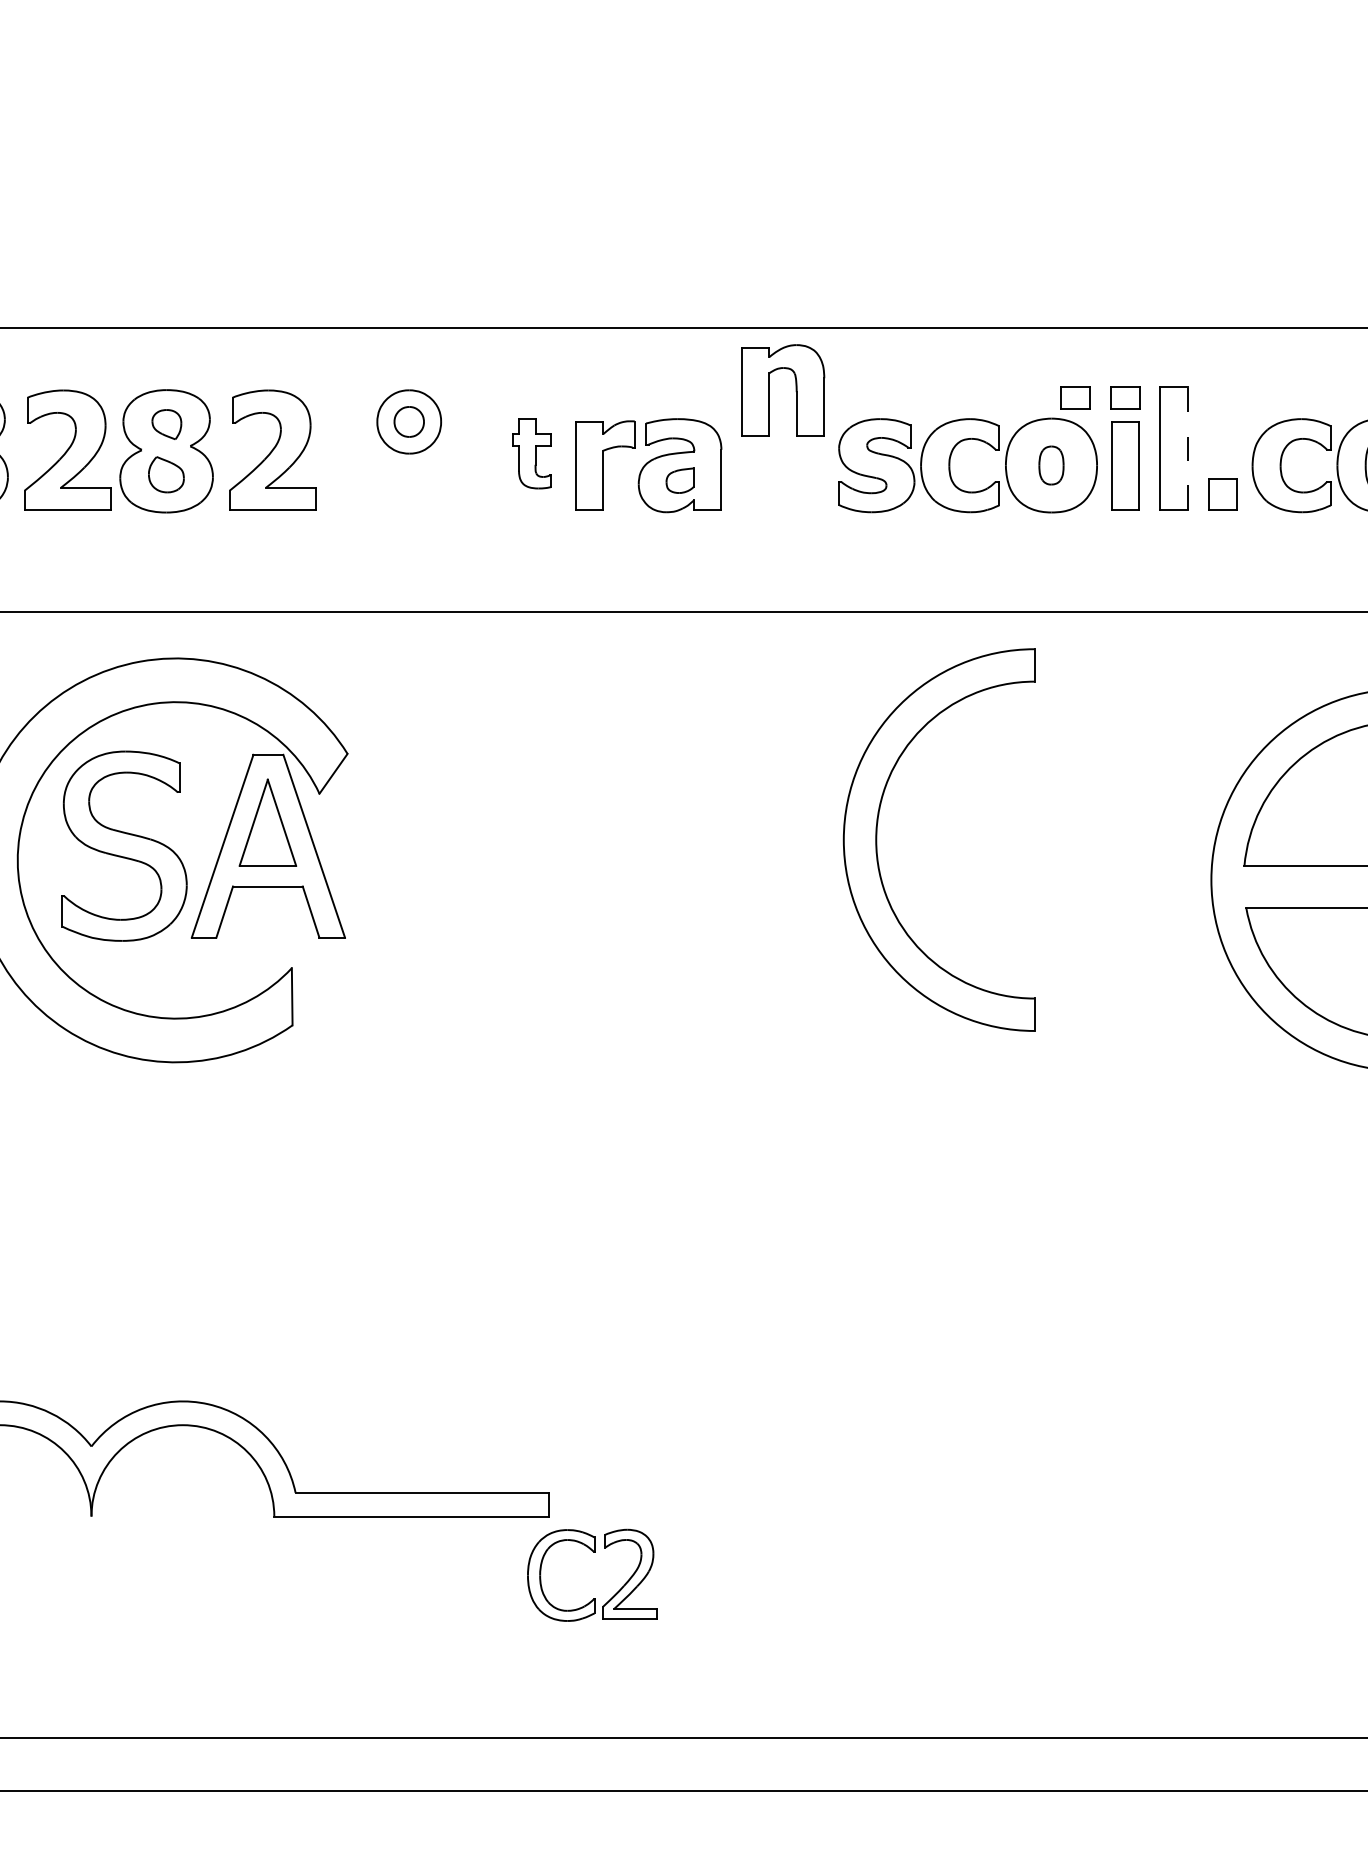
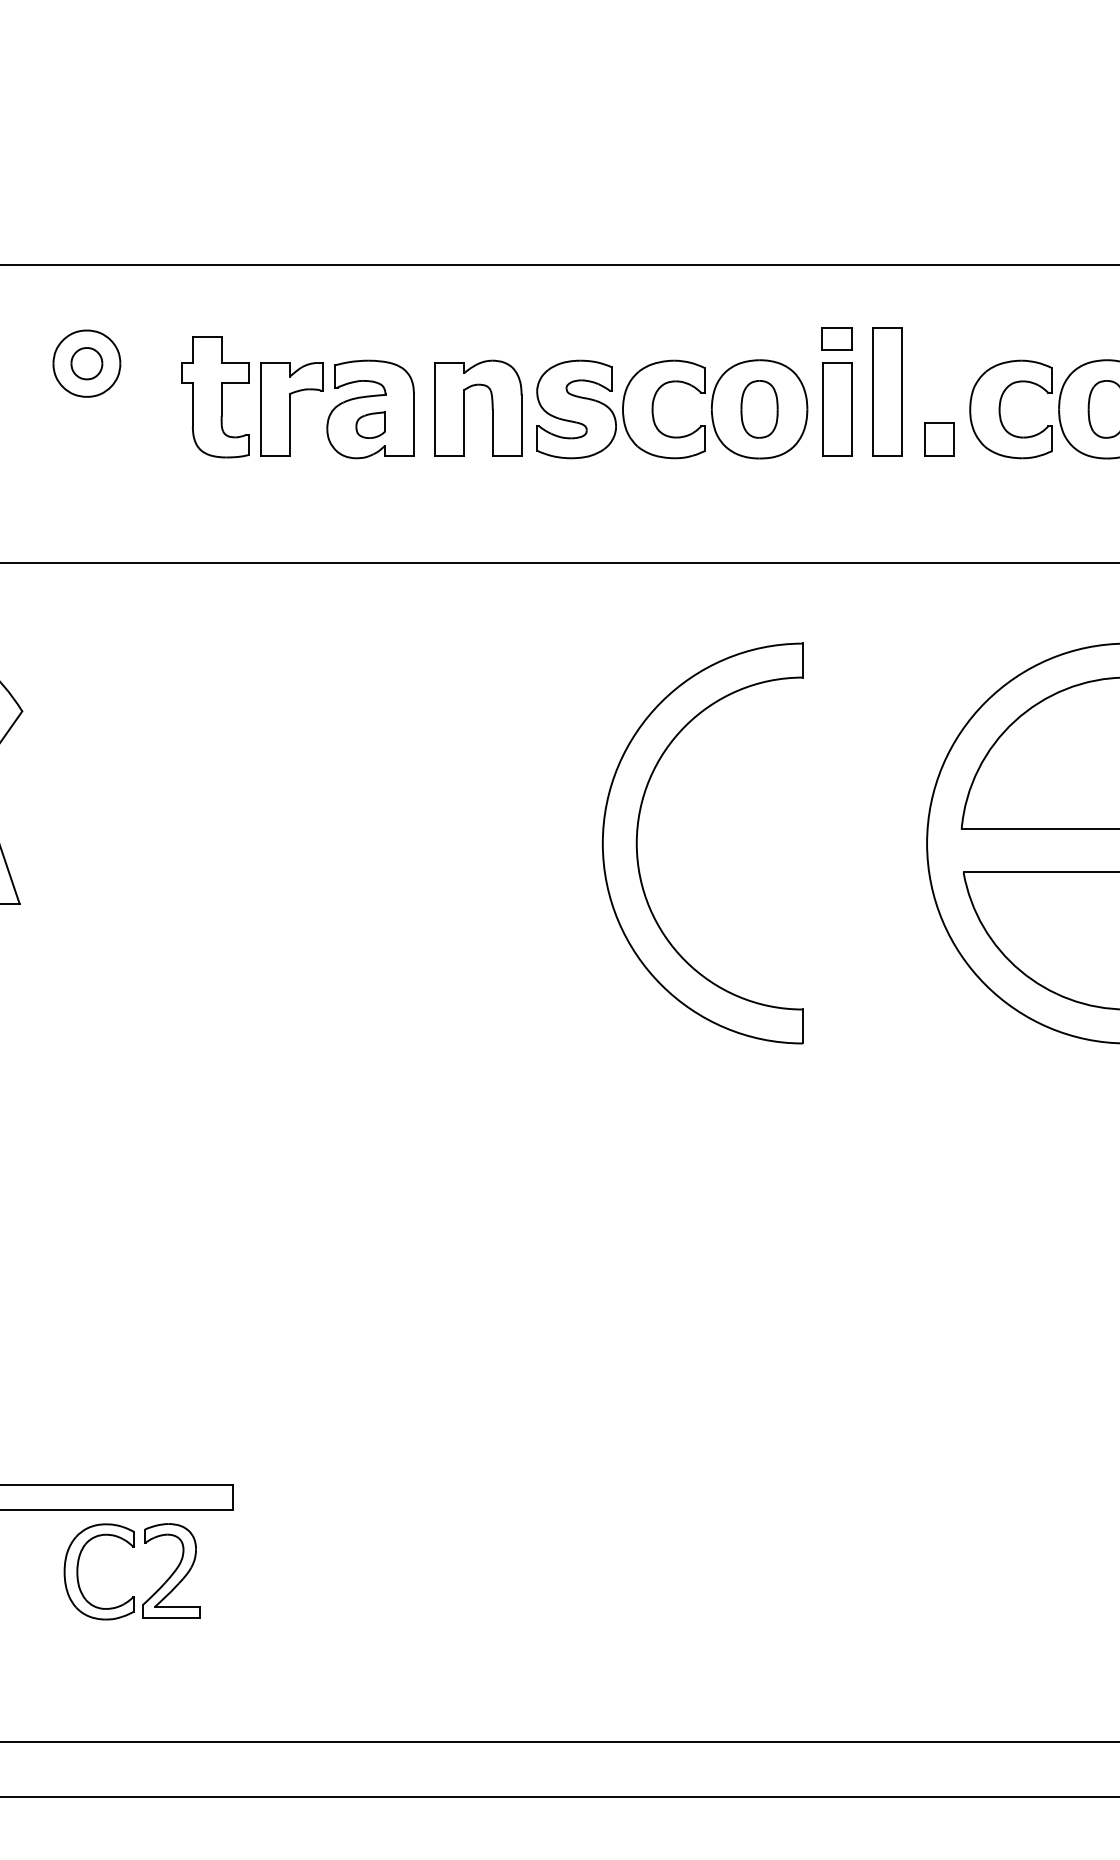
part: (795, 390) -> (491, 408), moved
part: (1075, 397) -> (784, 338), removed
line: (1187, 448) -> (902, 391), dashed -> solid
part: (531, 453) -> (214, 396), size x1.67
part: (1051, 465) -> (759, 409), size x1.43
part: (877, 839) -> (638, 842), moved
part: (593, 1552) -> (133, 1547), moved

